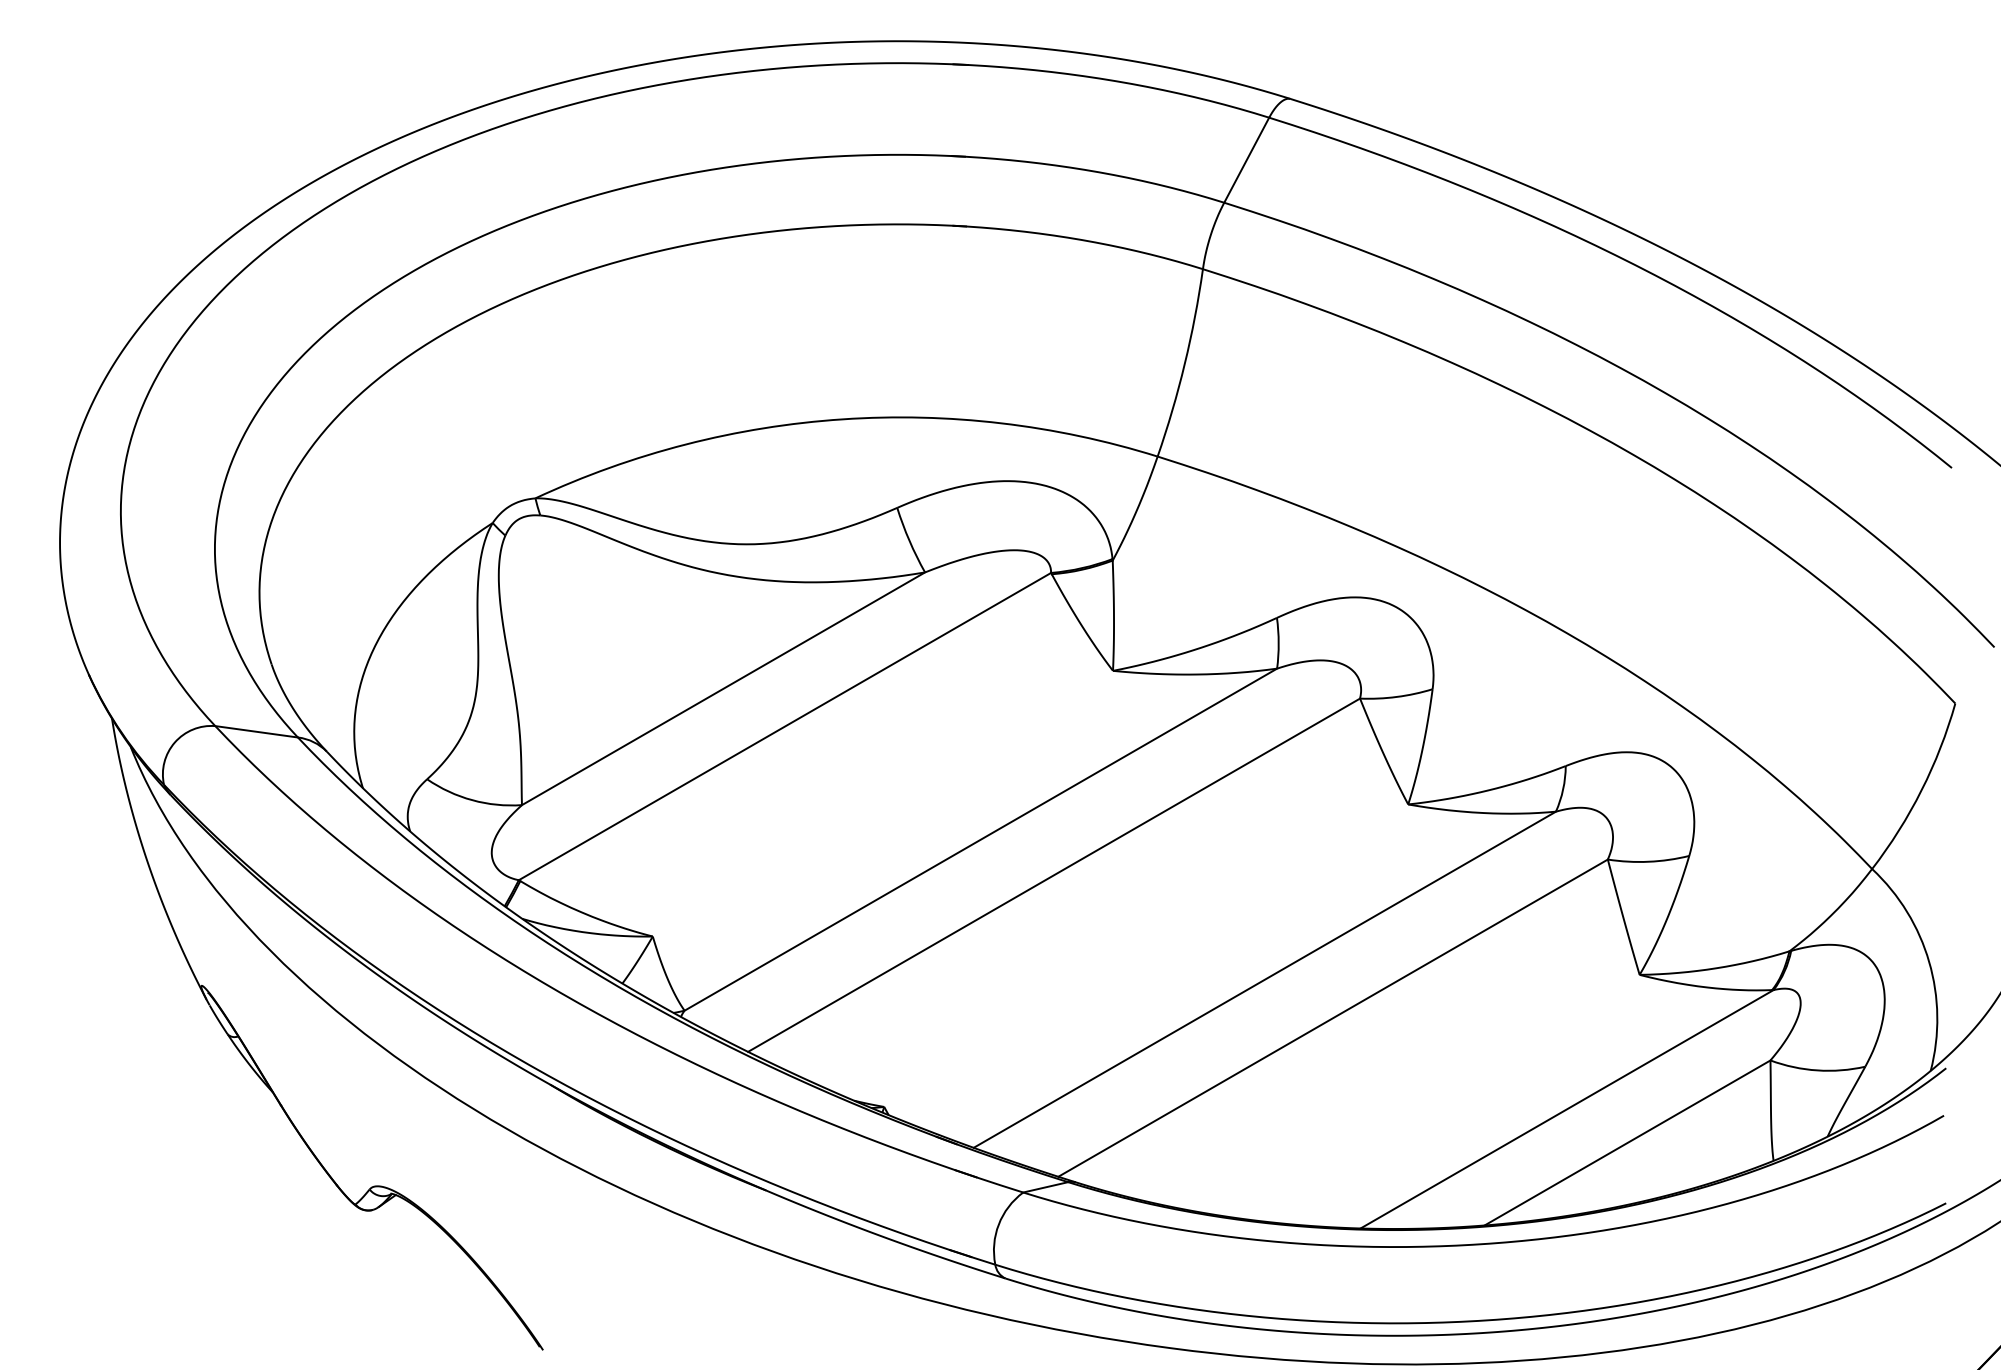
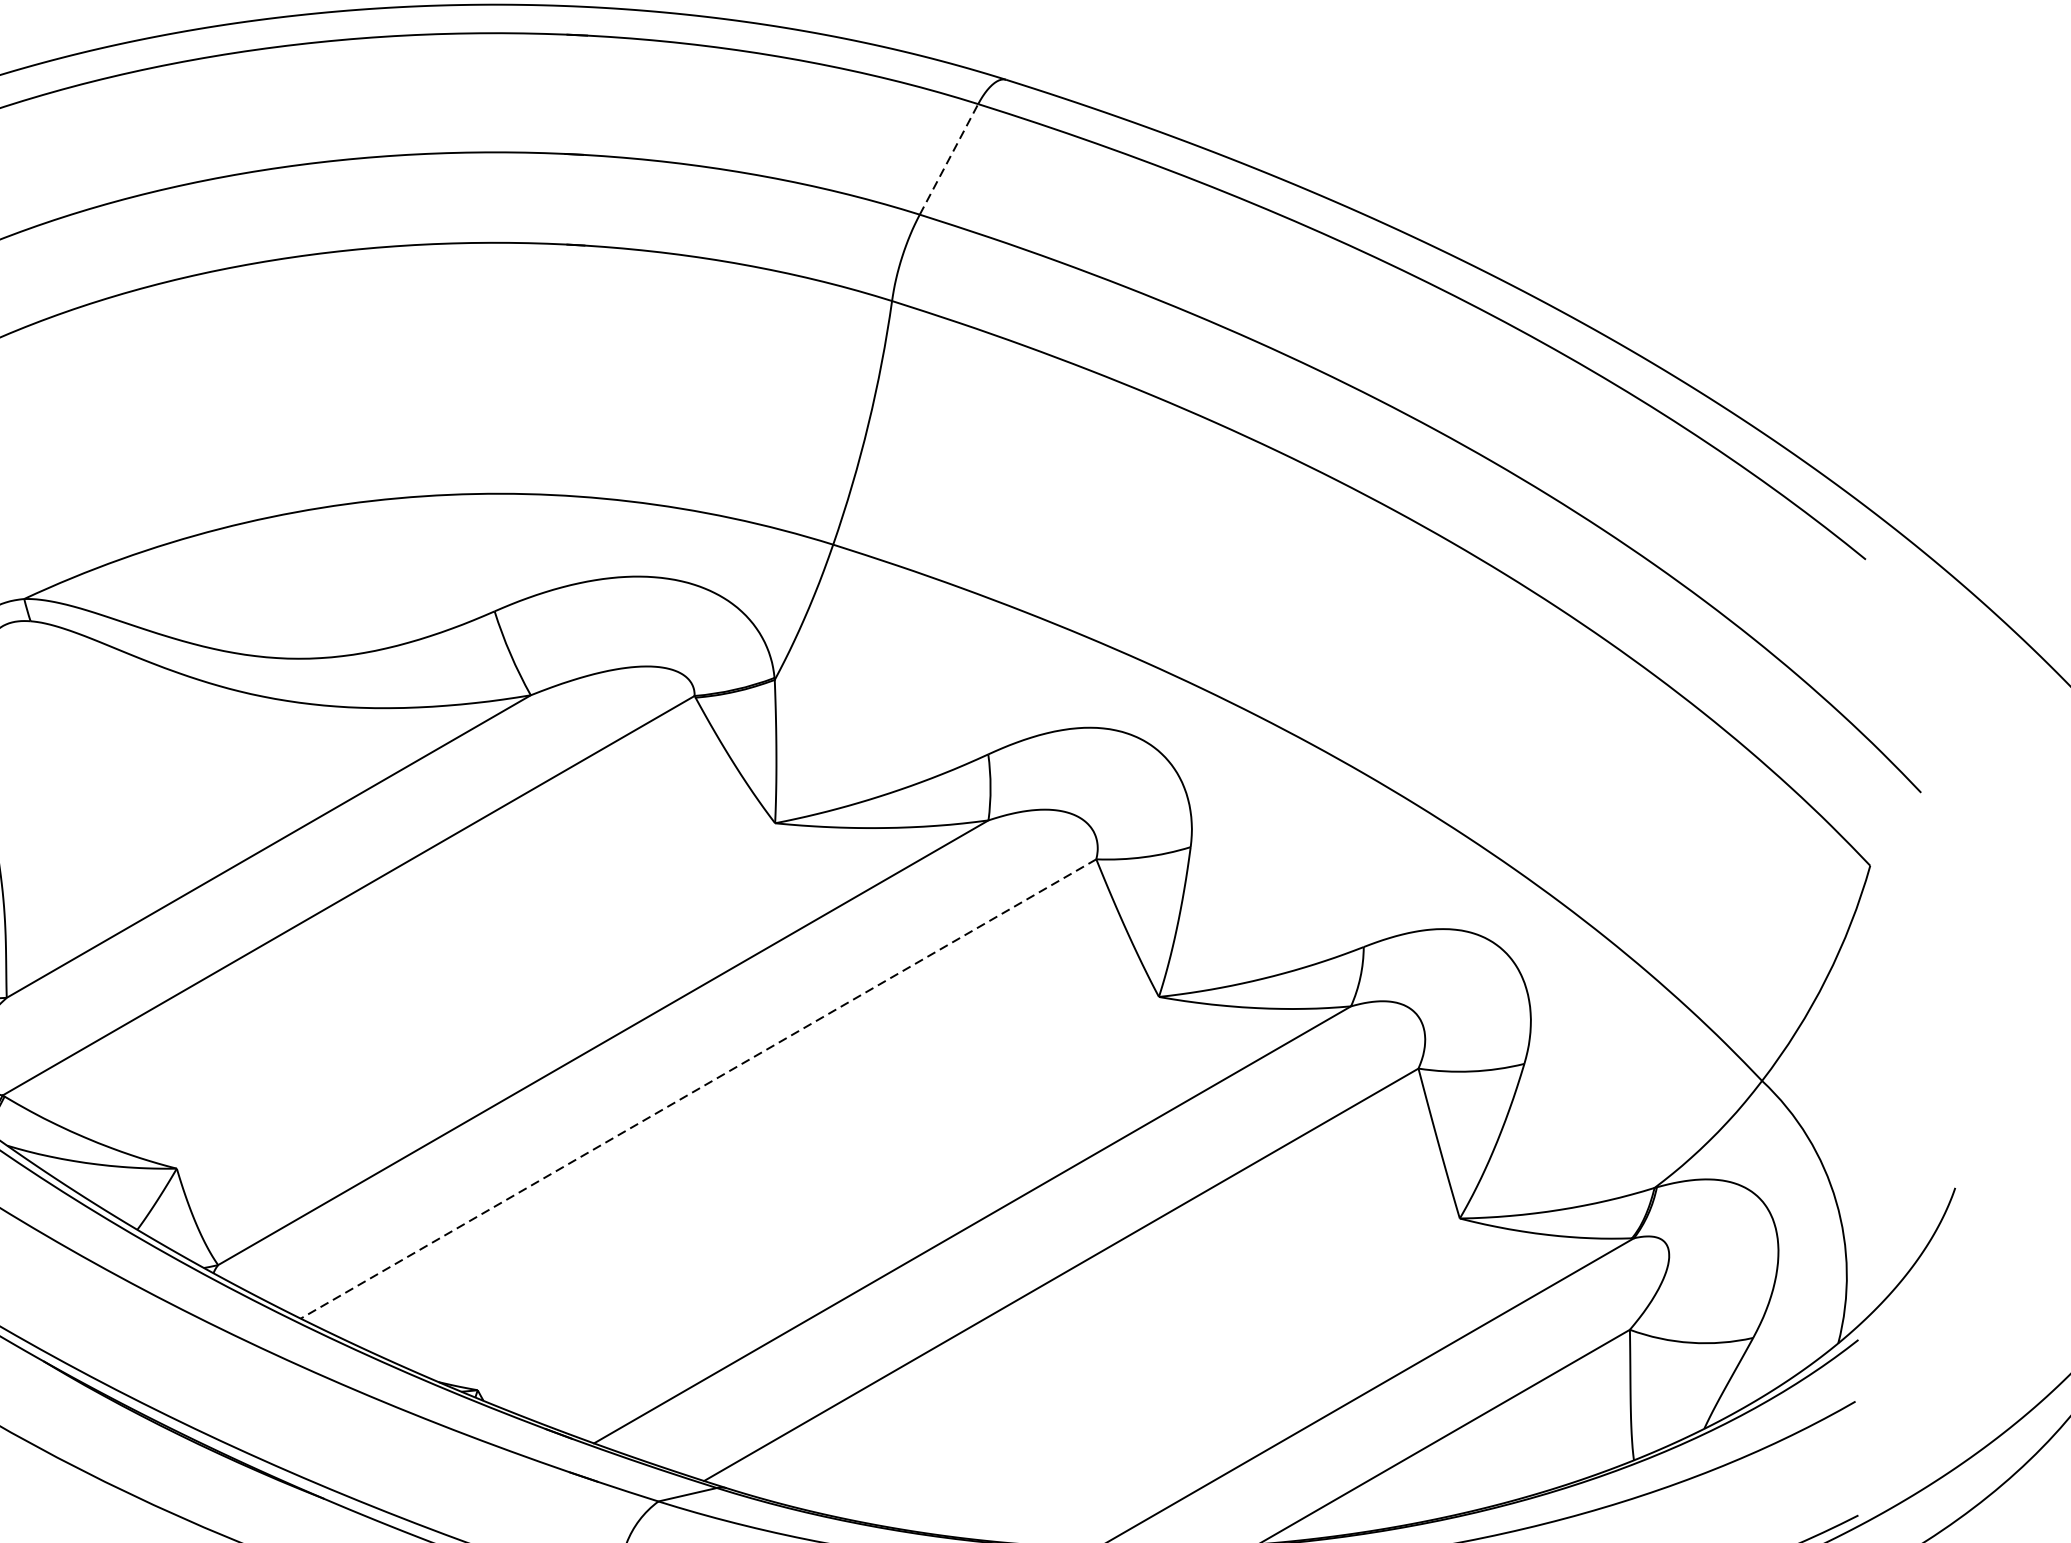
line: (1246, 159) -> (948, 158), solid -> dashed
line: (1053, 875) -> (697, 1089), solid -> dashed

